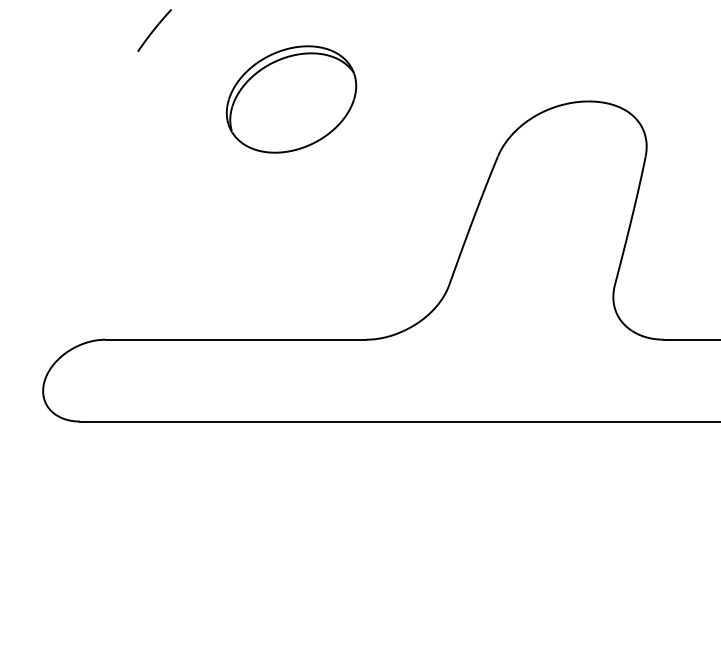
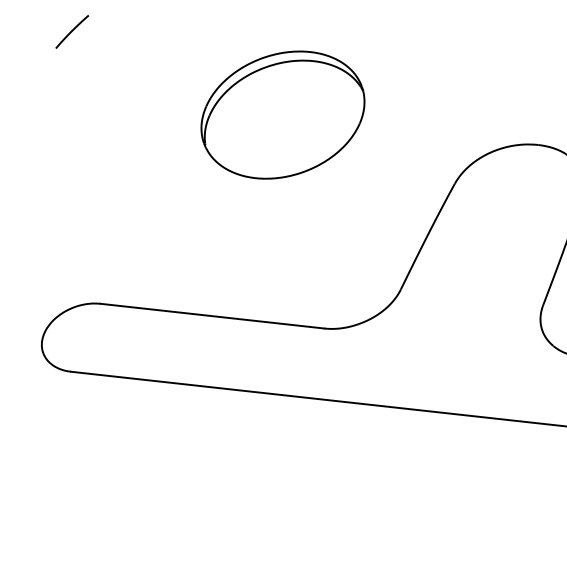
curve: (154, 30) -> (72, 31), moved
part: (291, 99) -> (282, 115), size x1.43

